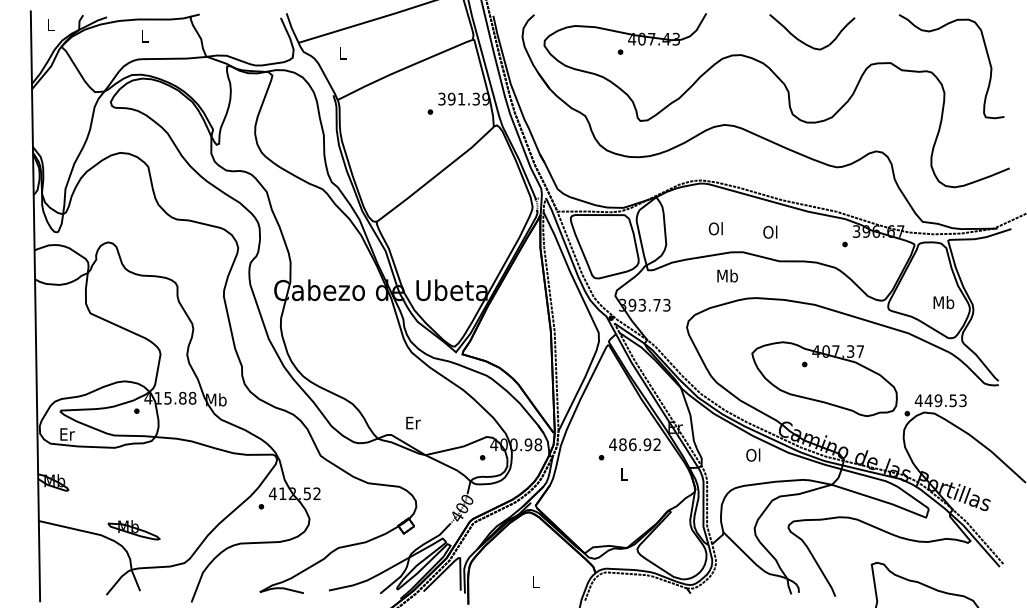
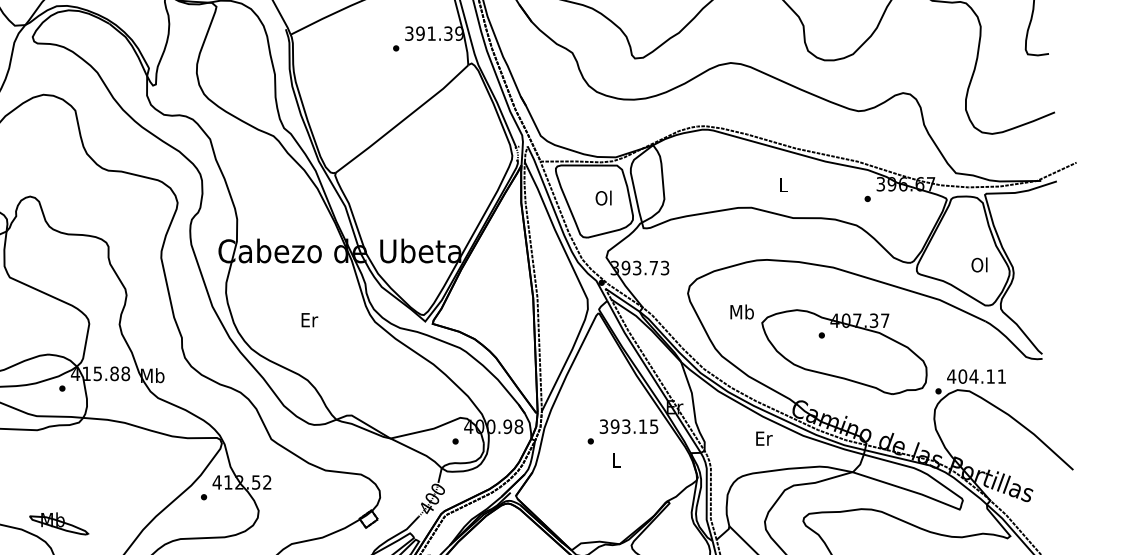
text: (715, 228) -> (603, 197), moved
text: (770, 231) -> (782, 184), Ol -> L
text: (727, 275) -> (741, 311), moved
text: (943, 302) -> (979, 264), Mb -> Ol
text: (945, 400) -> (981, 376), 449.53 -> 404.11
text: (413, 422) -> (309, 319), moved
text: (634, 444) -> (628, 426), 486.92 -> 393.15
text: (753, 454) -> (763, 437), Ol -> Er

